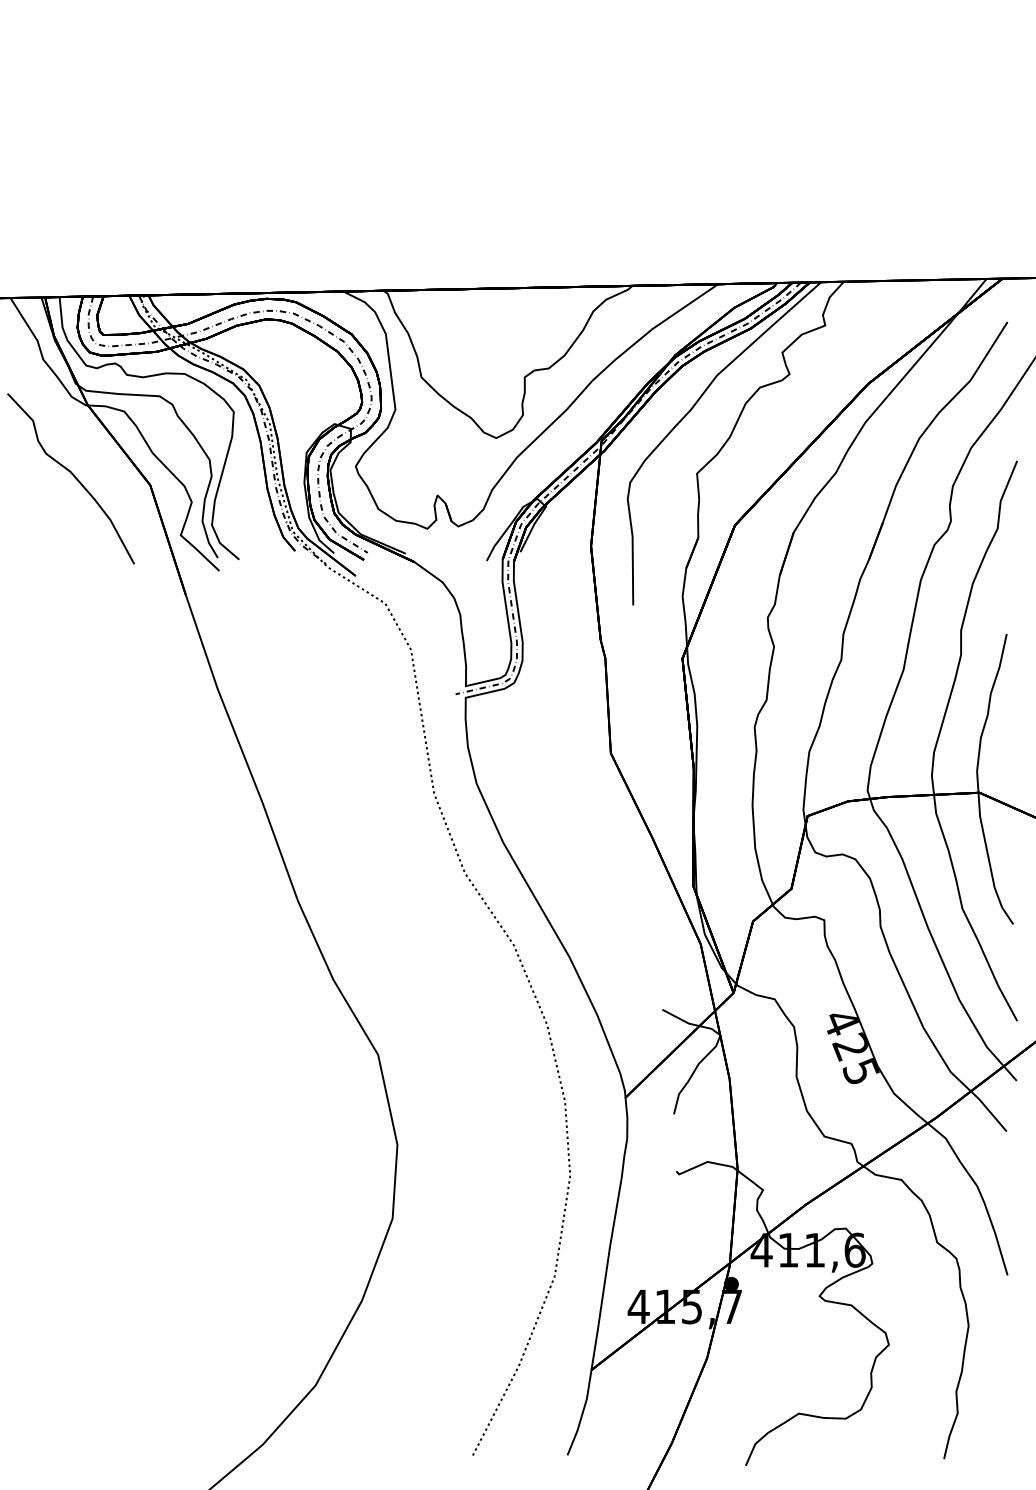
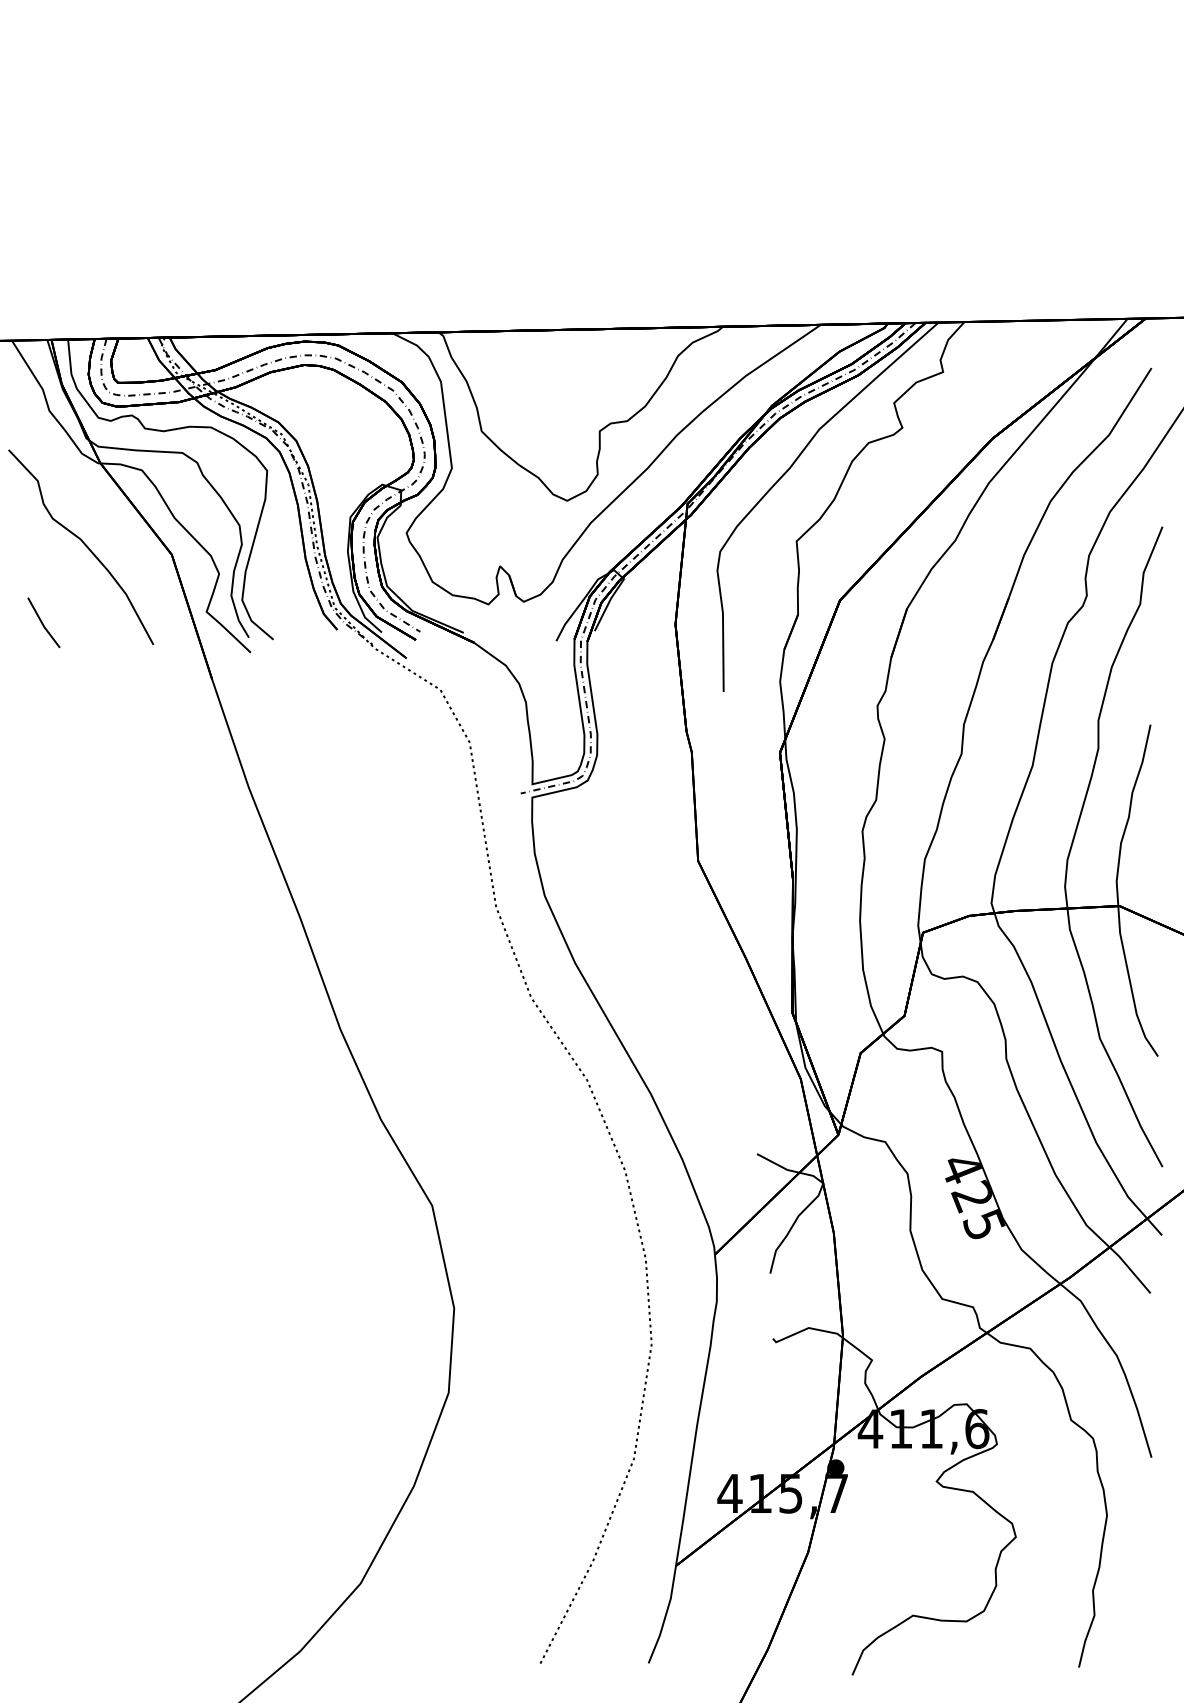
line: (37, 544) -> (42, 622), added

